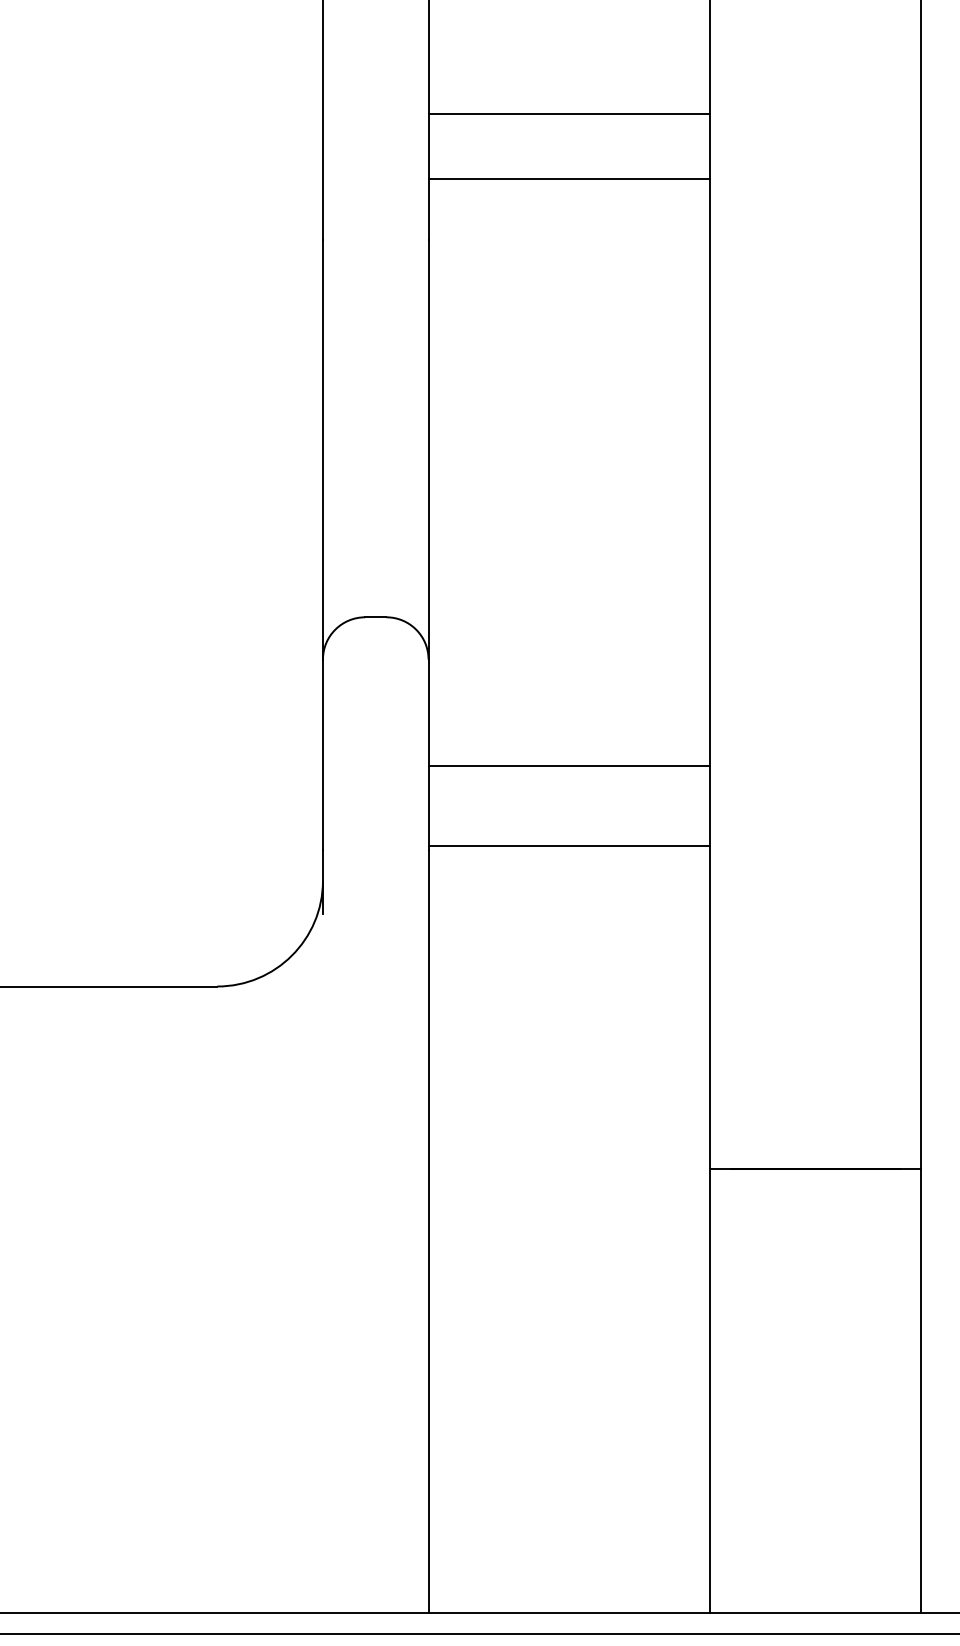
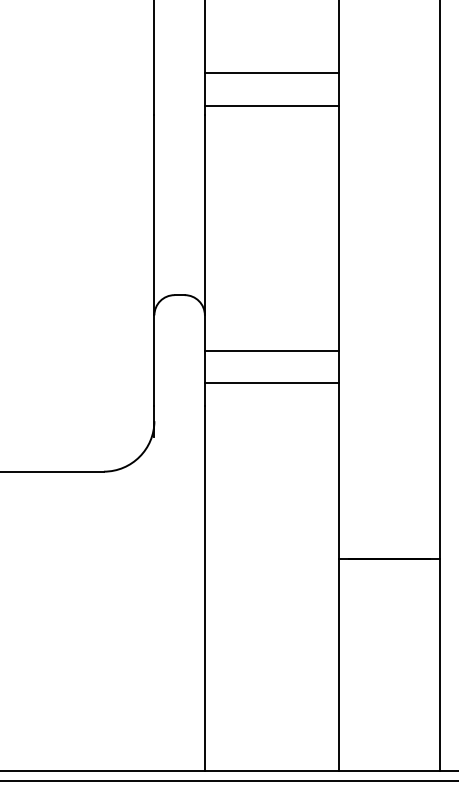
line: (567, 114) -> (271, 73), moved
line: (567, 178) -> (271, 105), moved
line: (567, 766) -> (271, 351), moved
line: (567, 846) -> (271, 383), moved

